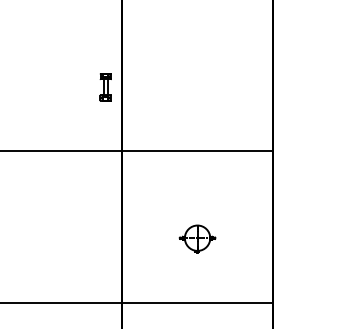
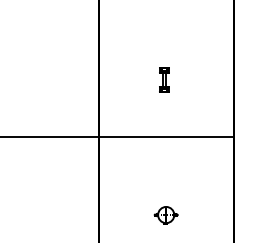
part: (105, 87) -> (164, 80), moved
part: (197, 238) -> (166, 215), size x0.71

